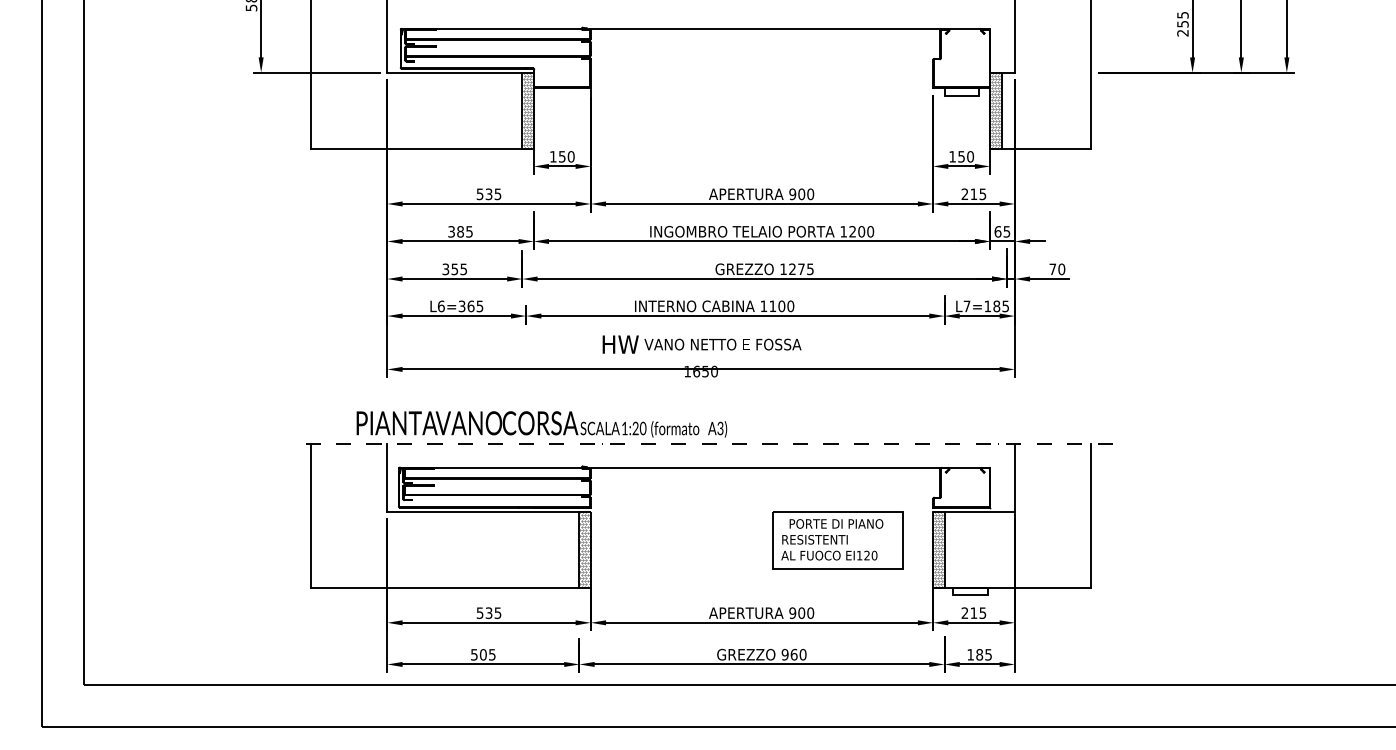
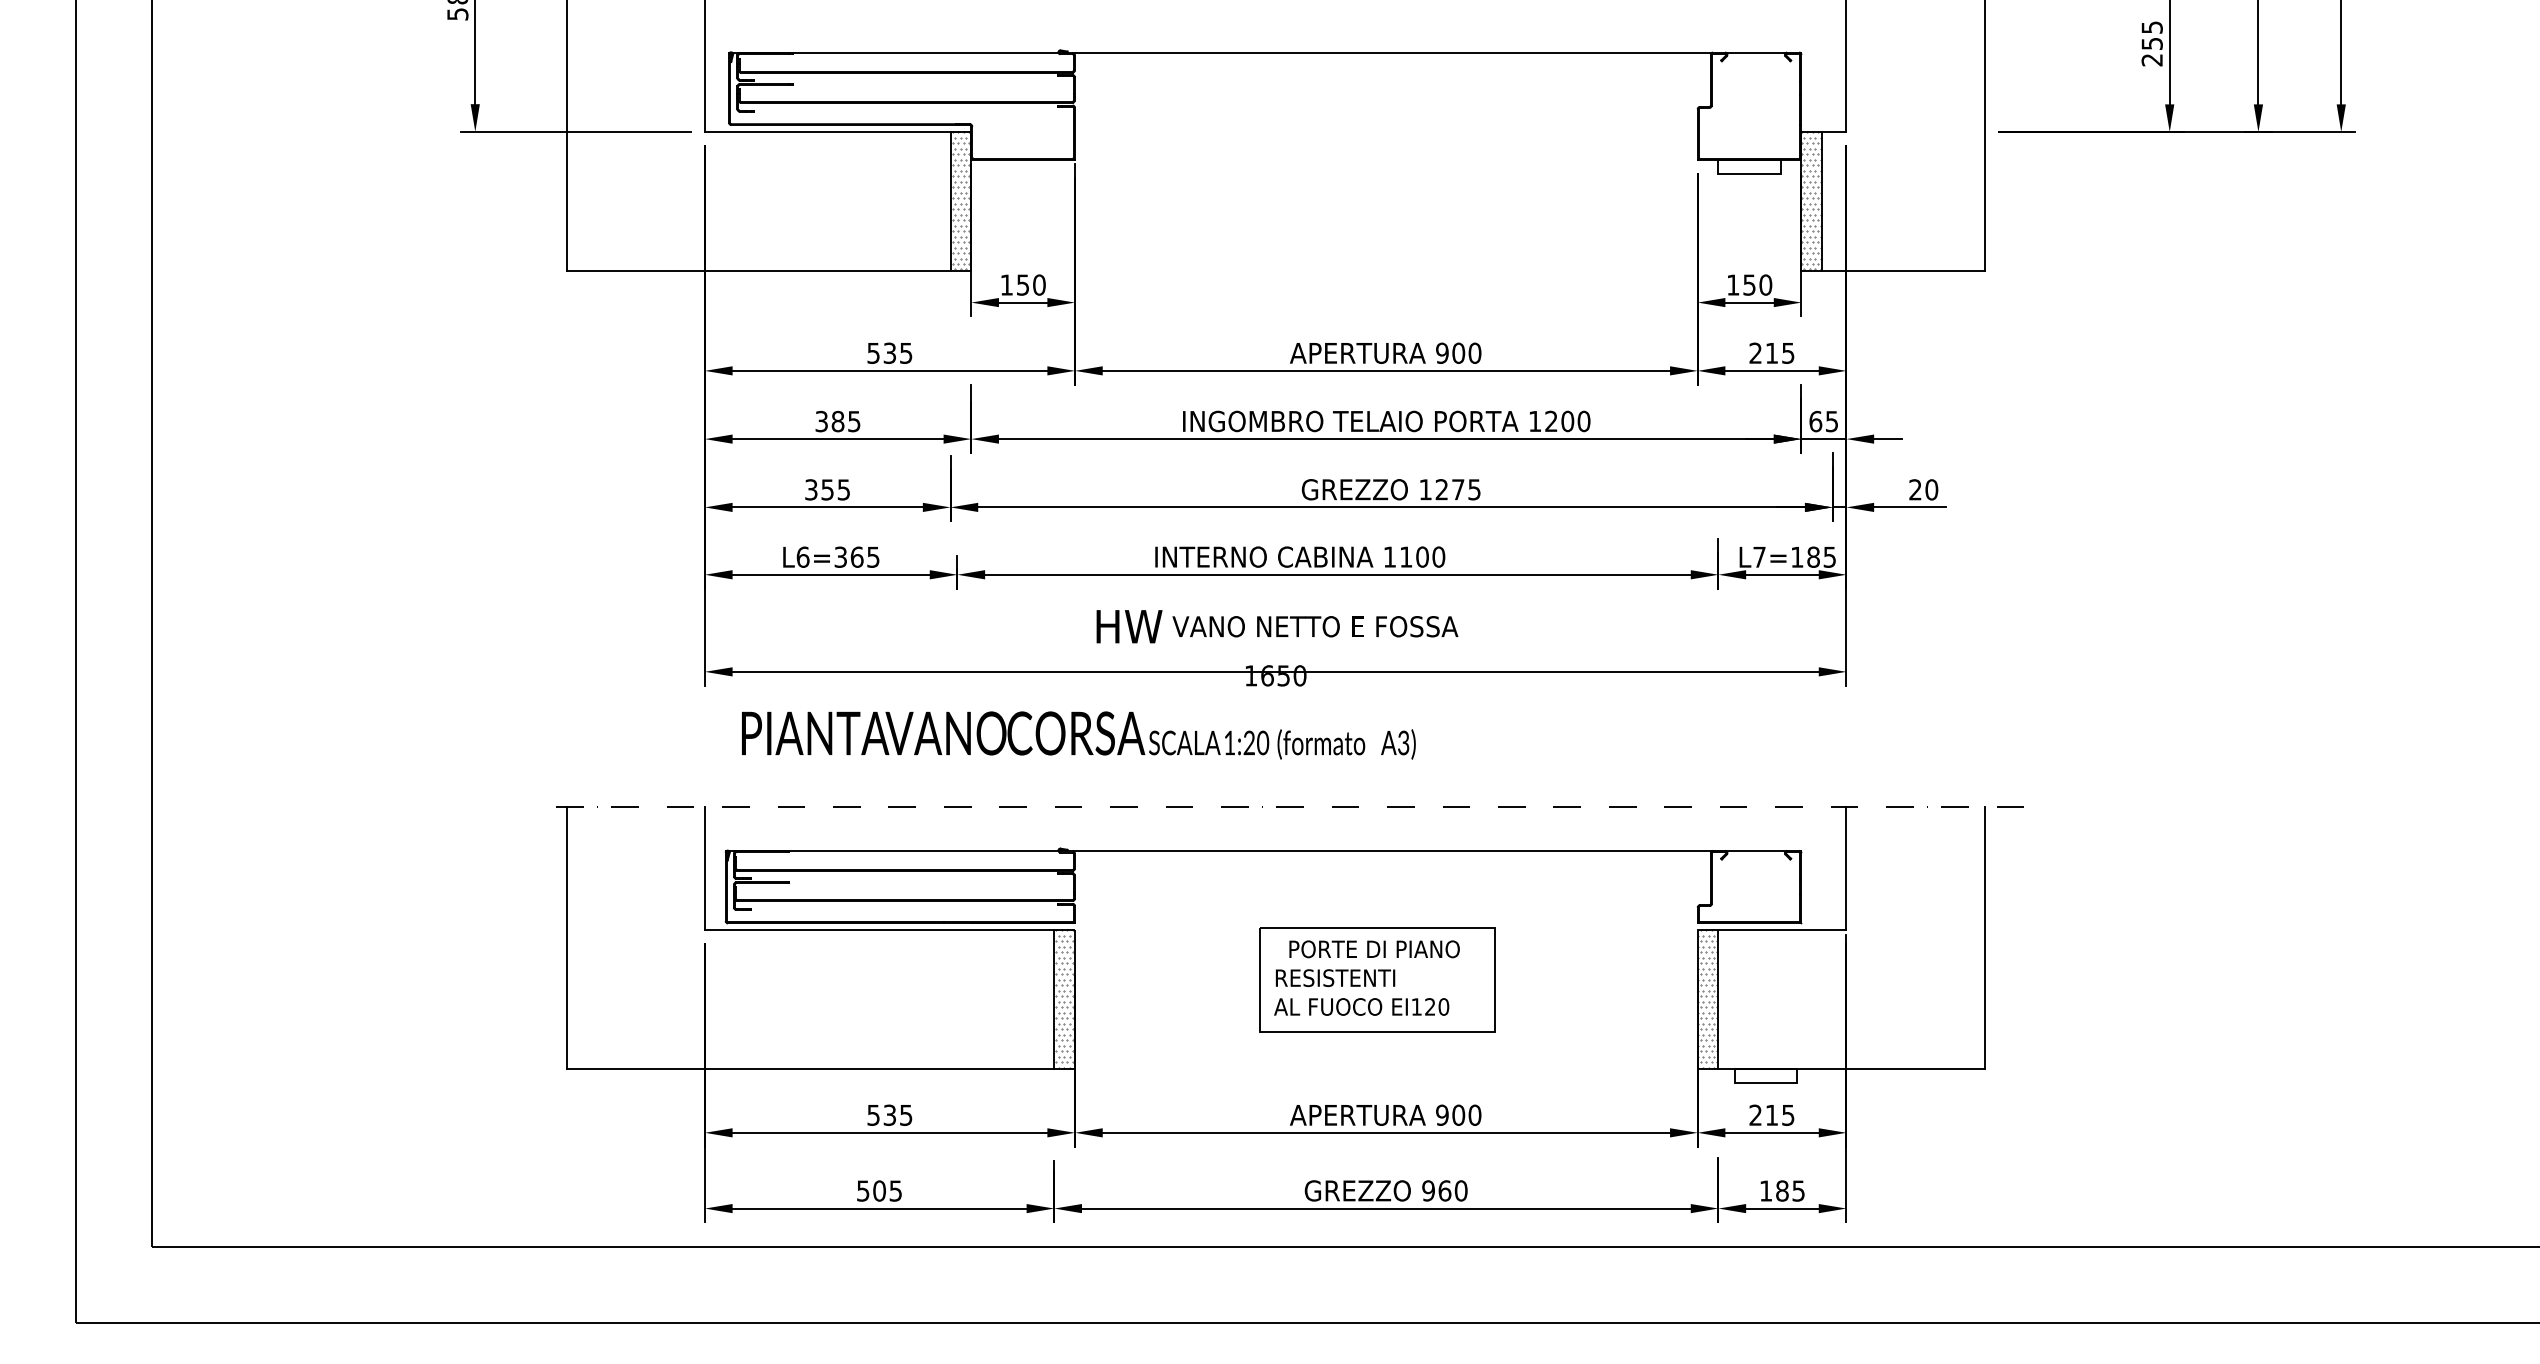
text: (1052, 269) -> (1914, 490), 70 -> 20
text: (541, 424) -> (1078, 735), moved
part: (837, 540) -> (1376, 979), moved

